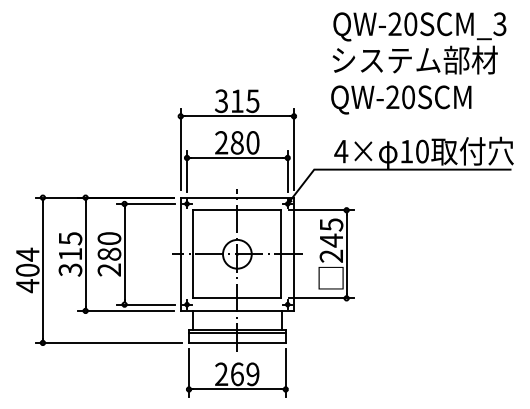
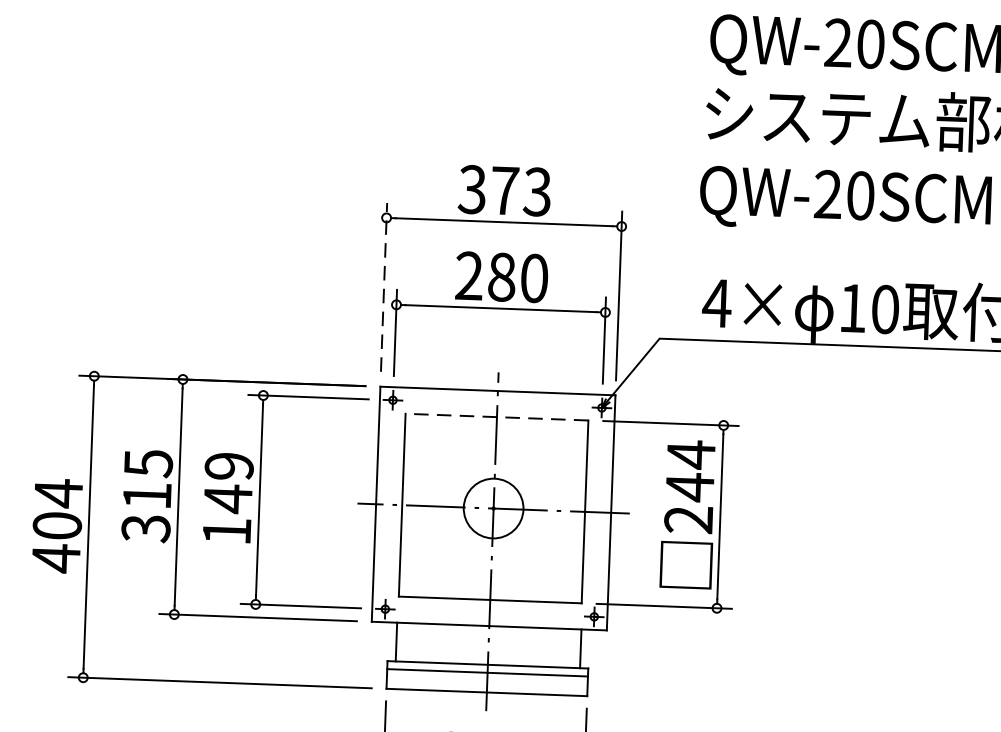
text: (245, 100) -> (522, 189), 315 -> 373
line: (180, 149) -> (383, 286), solid -> dashed
line: (236, 210) -> (495, 417), solid -> dashed
text: (331, 224) -> (691, 453), 245 -> 244
text: (109, 254) -> (228, 499), 280 -> 149

